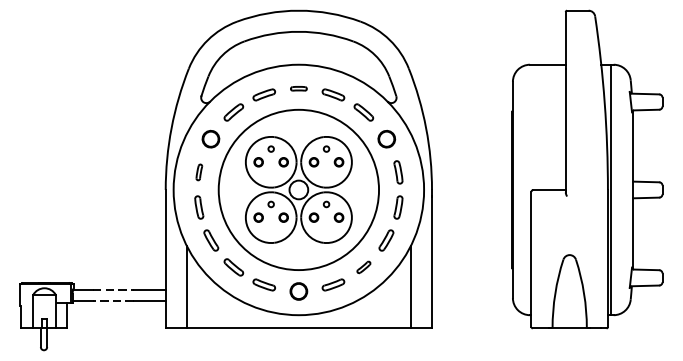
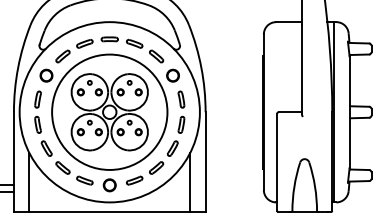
part: (298, 88) -> (109, 39), size x1.43
part: (199, 172) -> (38, 99), size x1.43
part: (363, 267) -> (156, 168), size x1.43

